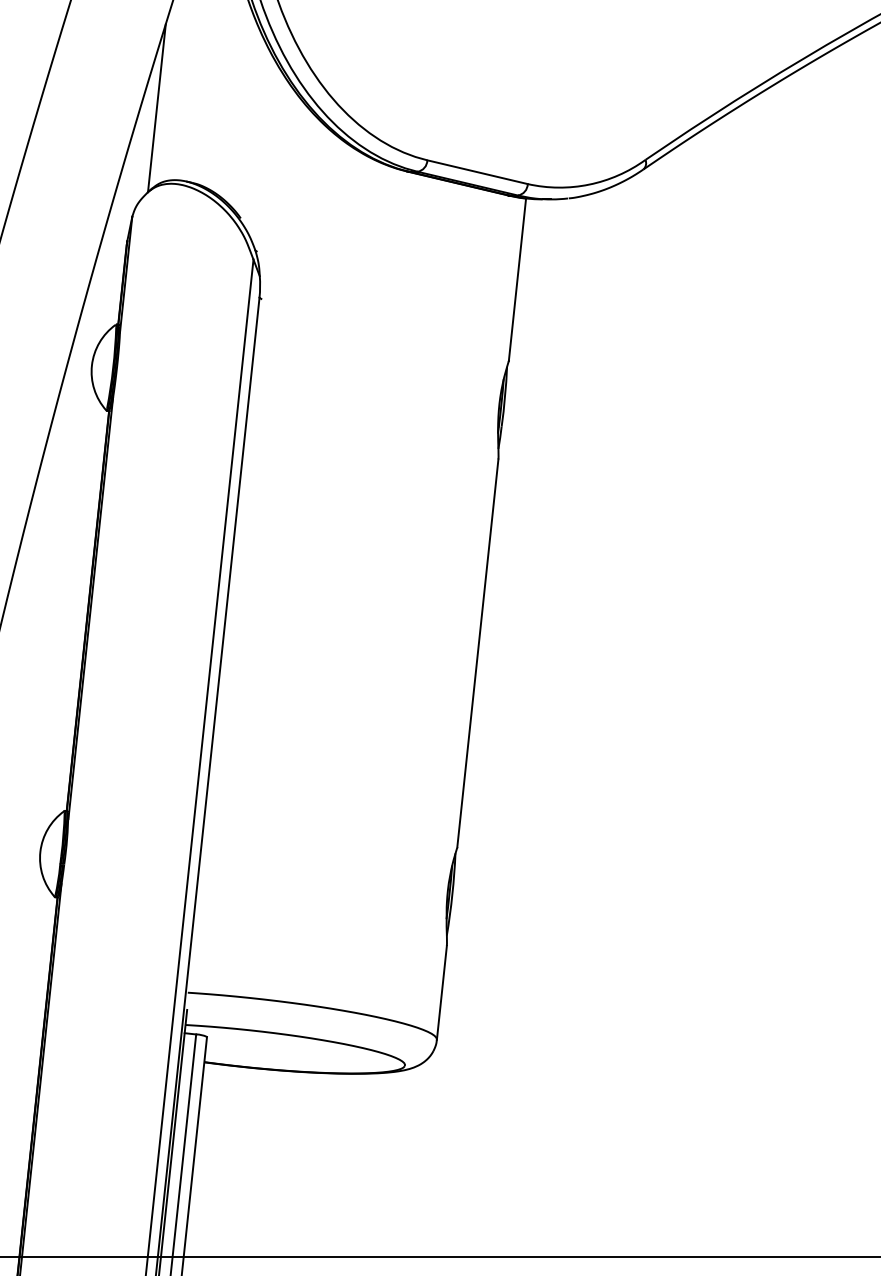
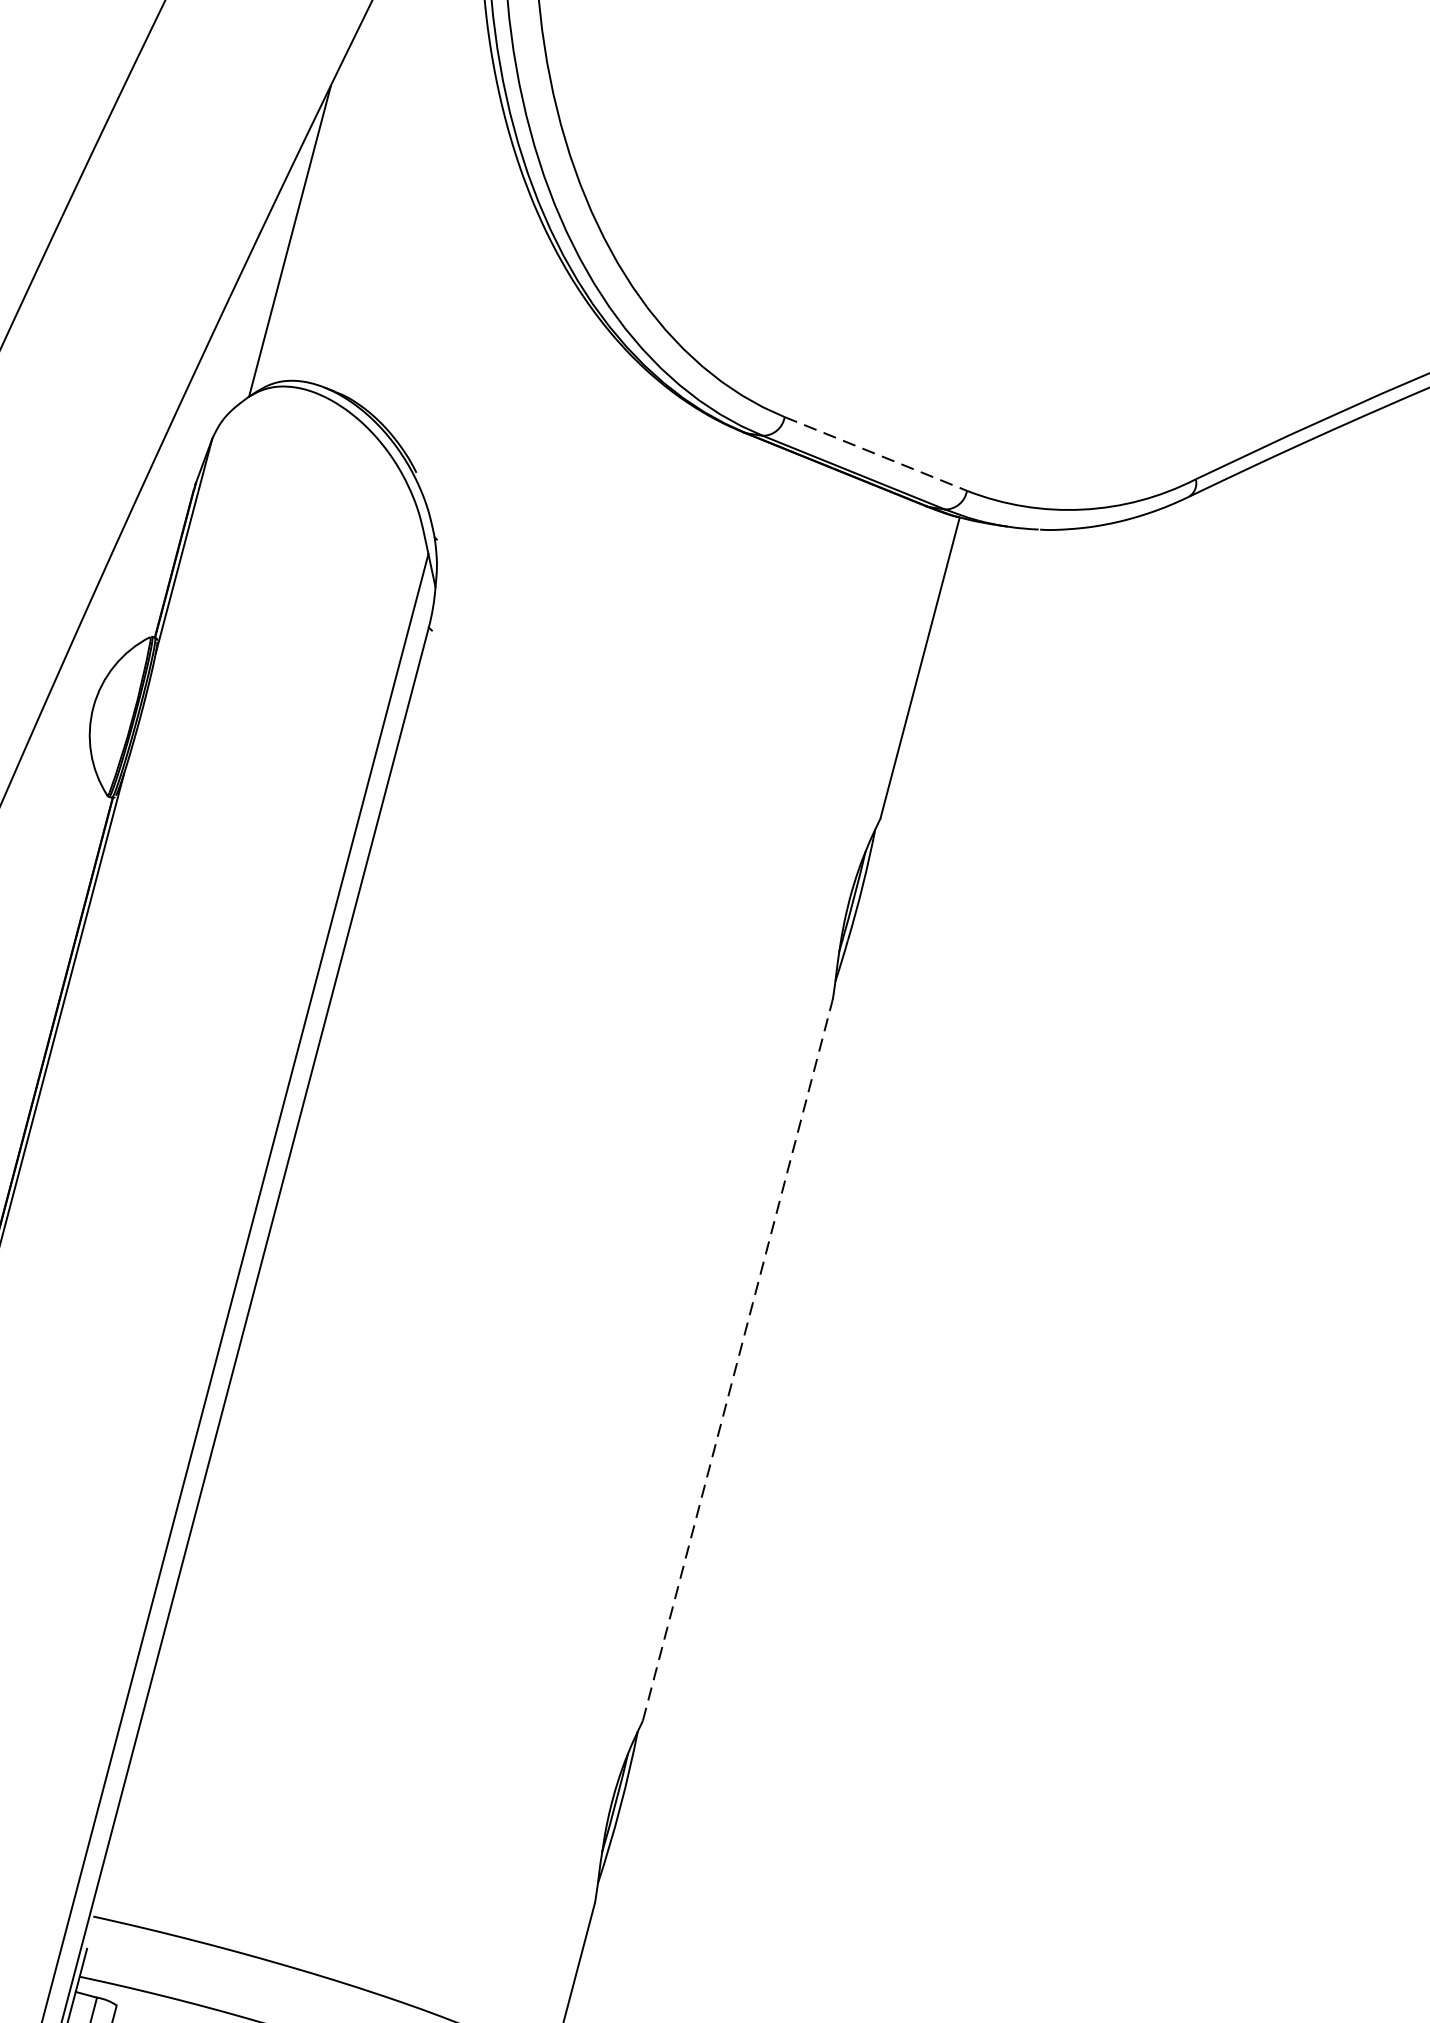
line: (477, 172) -> (875, 454), solid -> dashed
line: (477, 653) -> (736, 1360), solid -> dashed

